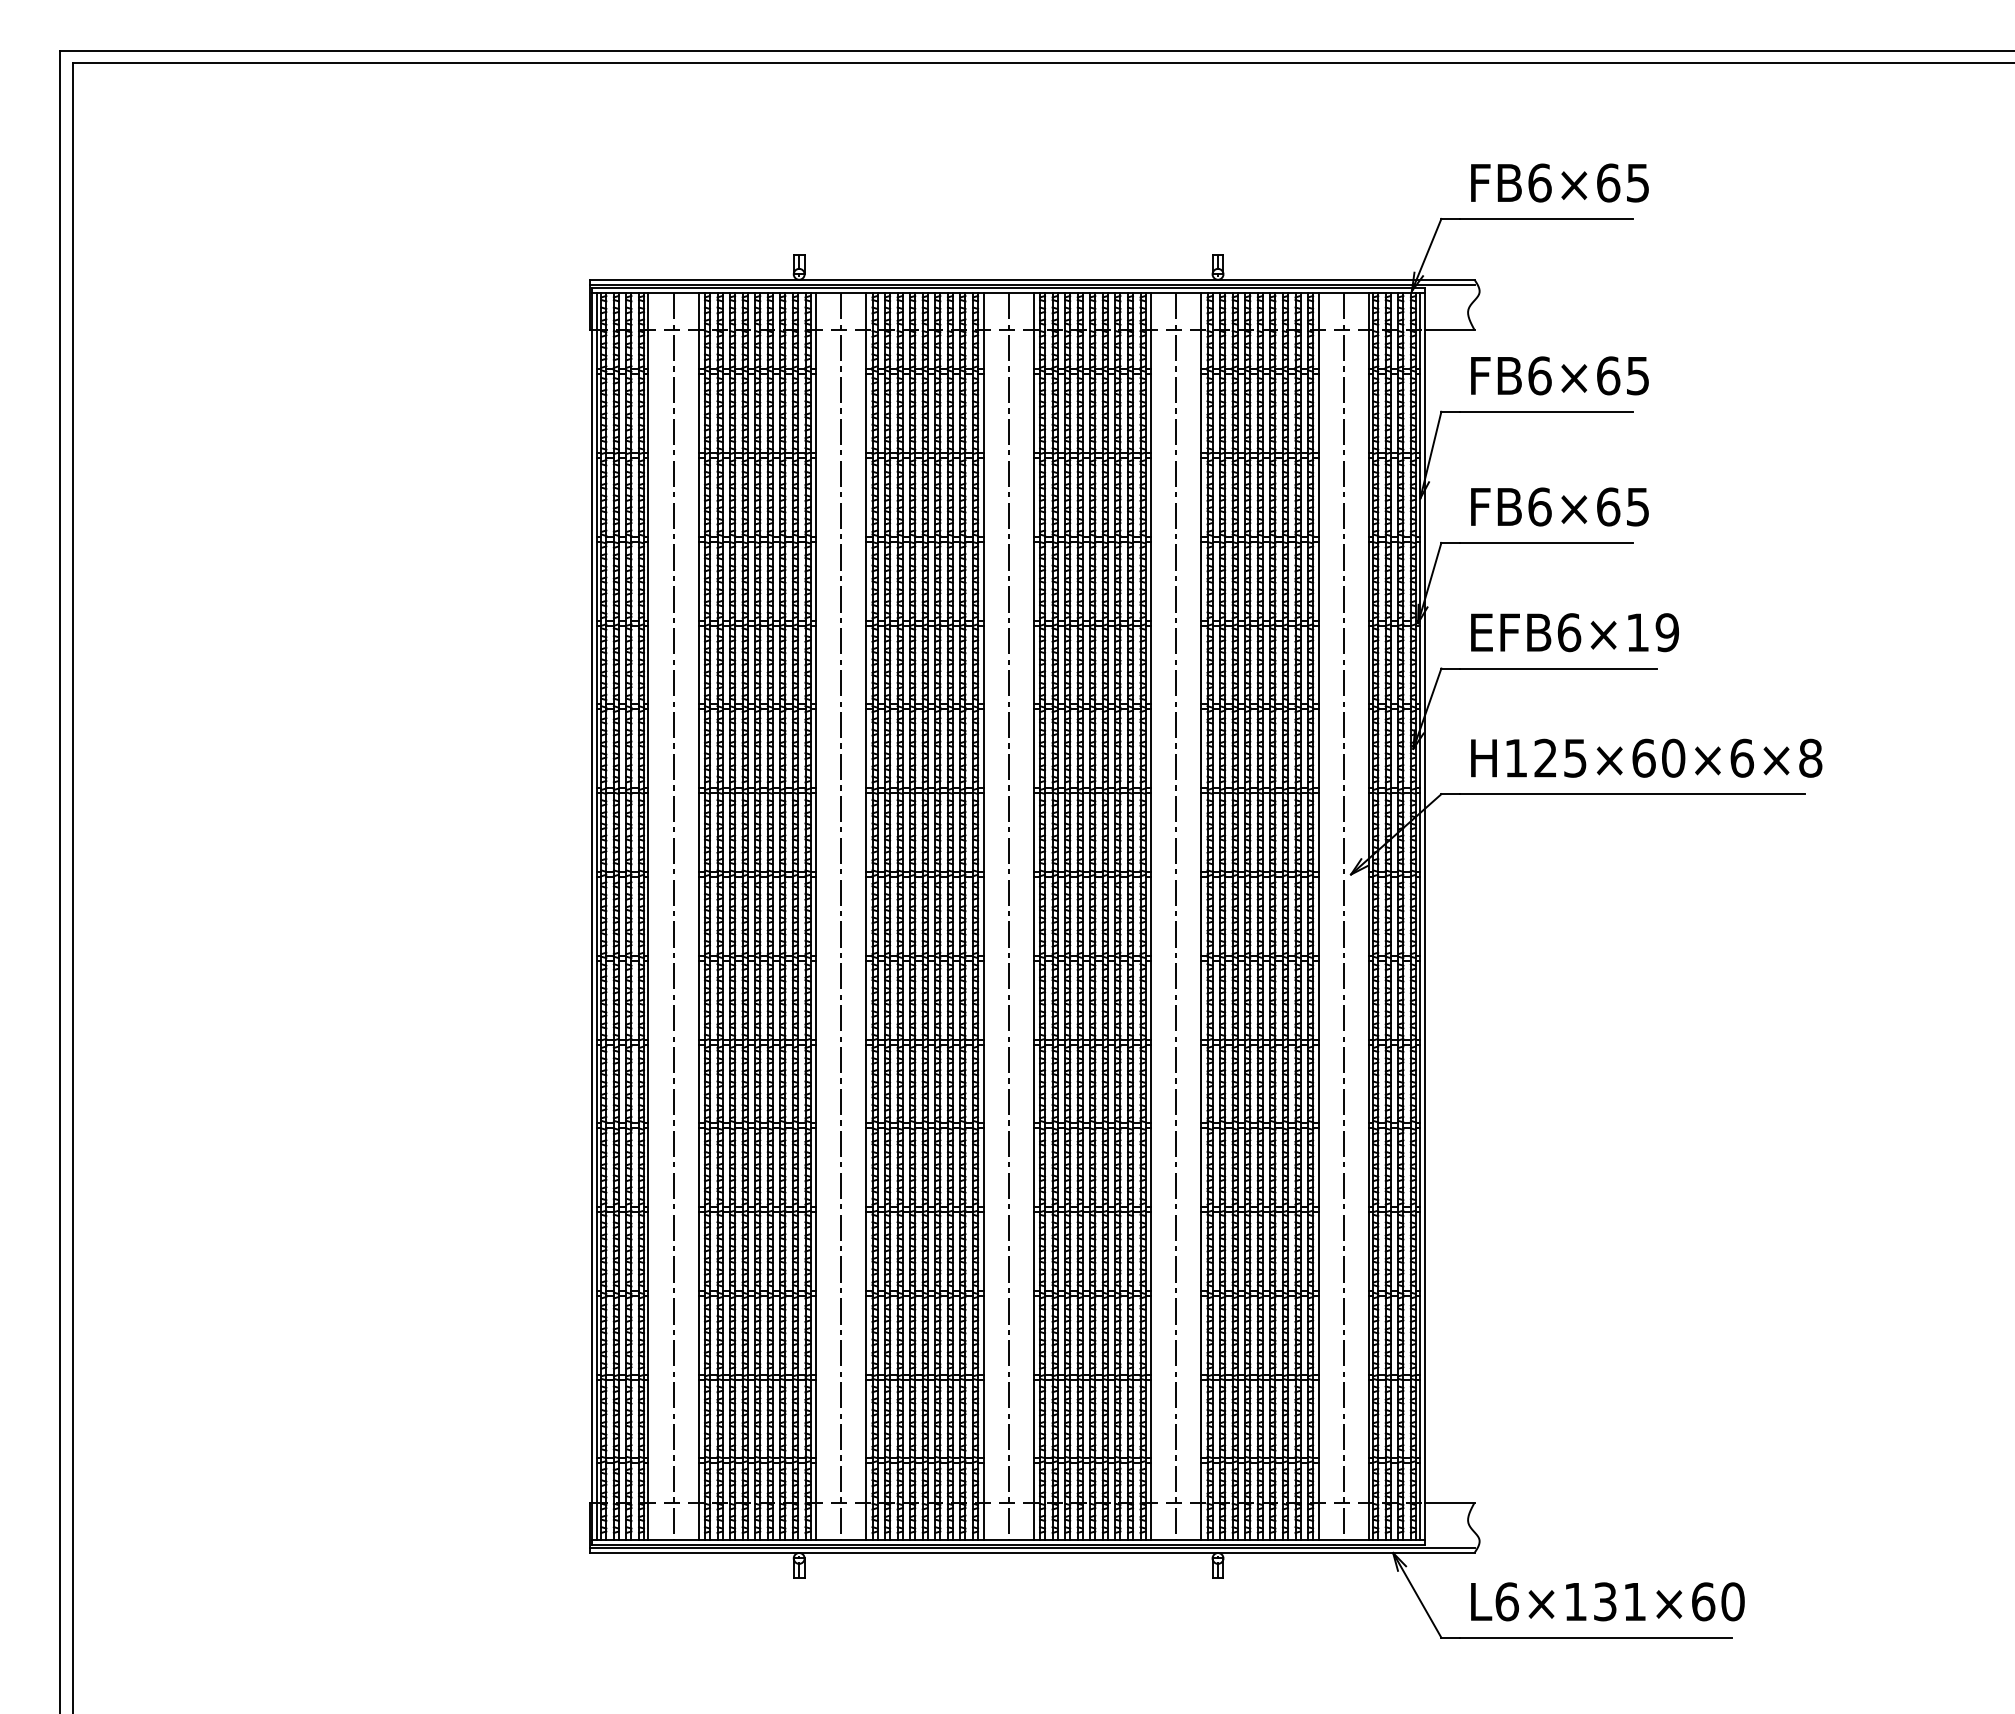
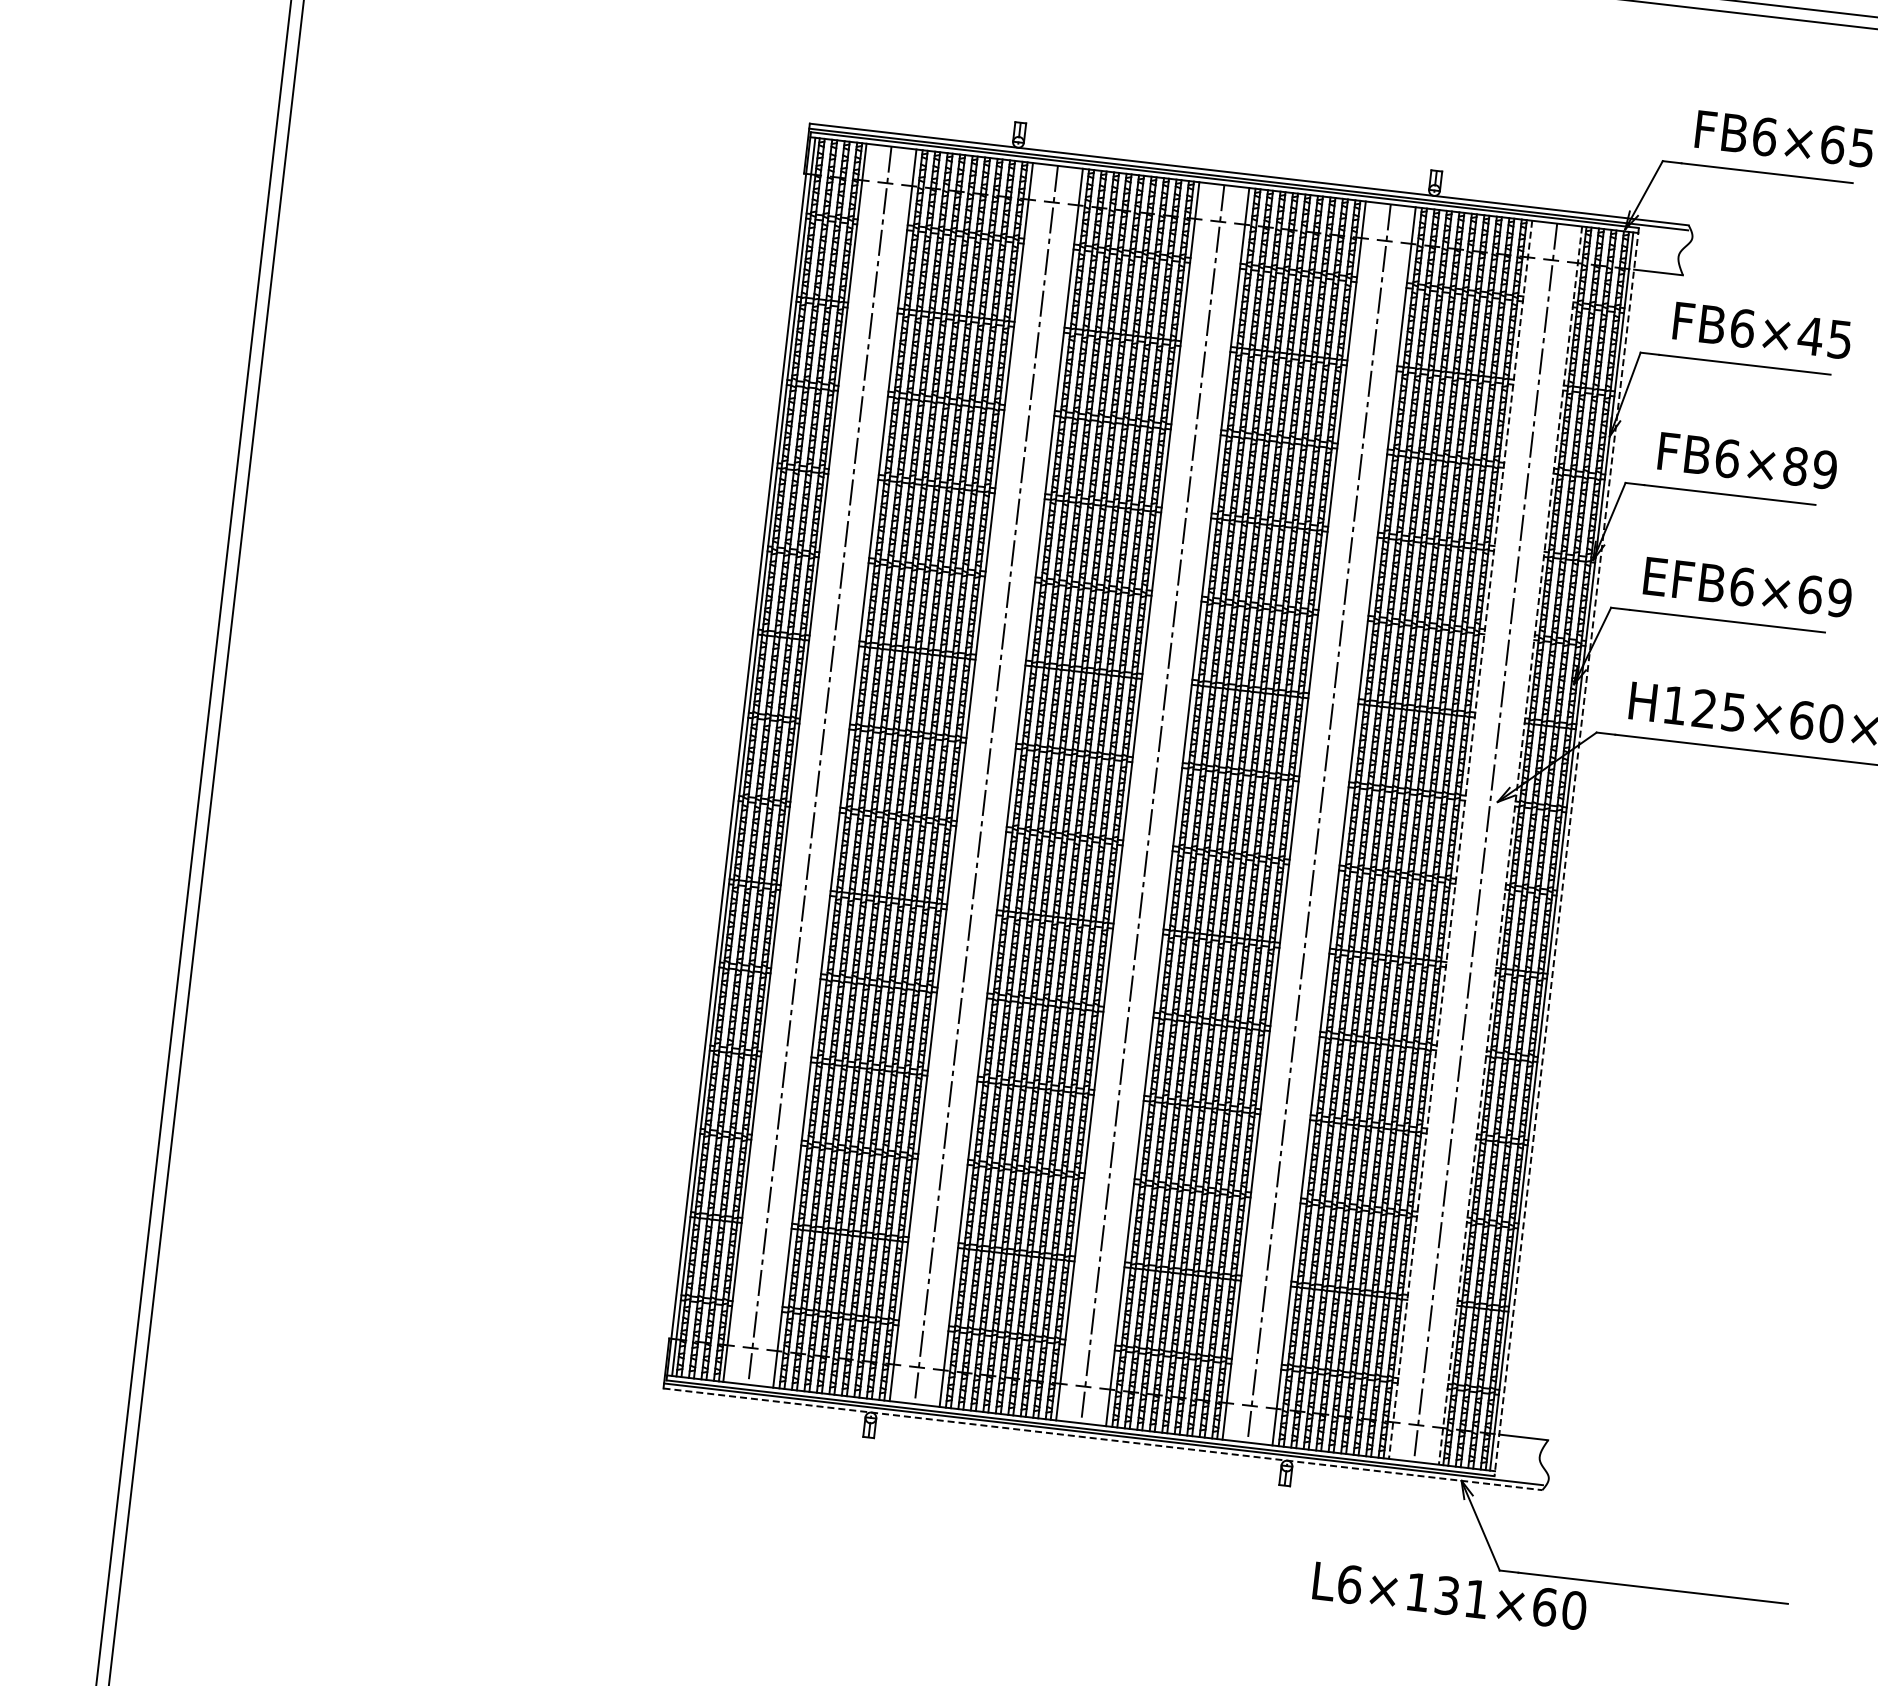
text: (1608, 375) -> (1810, 335), FB6×65 -> FB6×45
text: (1623, 506) -> (1810, 467), FB6×65 -> FB6×89
text: (1637, 632) -> (1810, 594), EFB6×19 -> EFB6×69
line: (1318, 916) -> (1460, 839), solid -> dashed
line: (1368, 916) -> (1510, 845), solid -> dashed
line: (1425, 916) -> (1566, 852), solid -> dashed
line: (1032, 1552) -> (1103, 1438), solid -> dashed
text: (1607, 1601) -> (1449, 1595), moved

